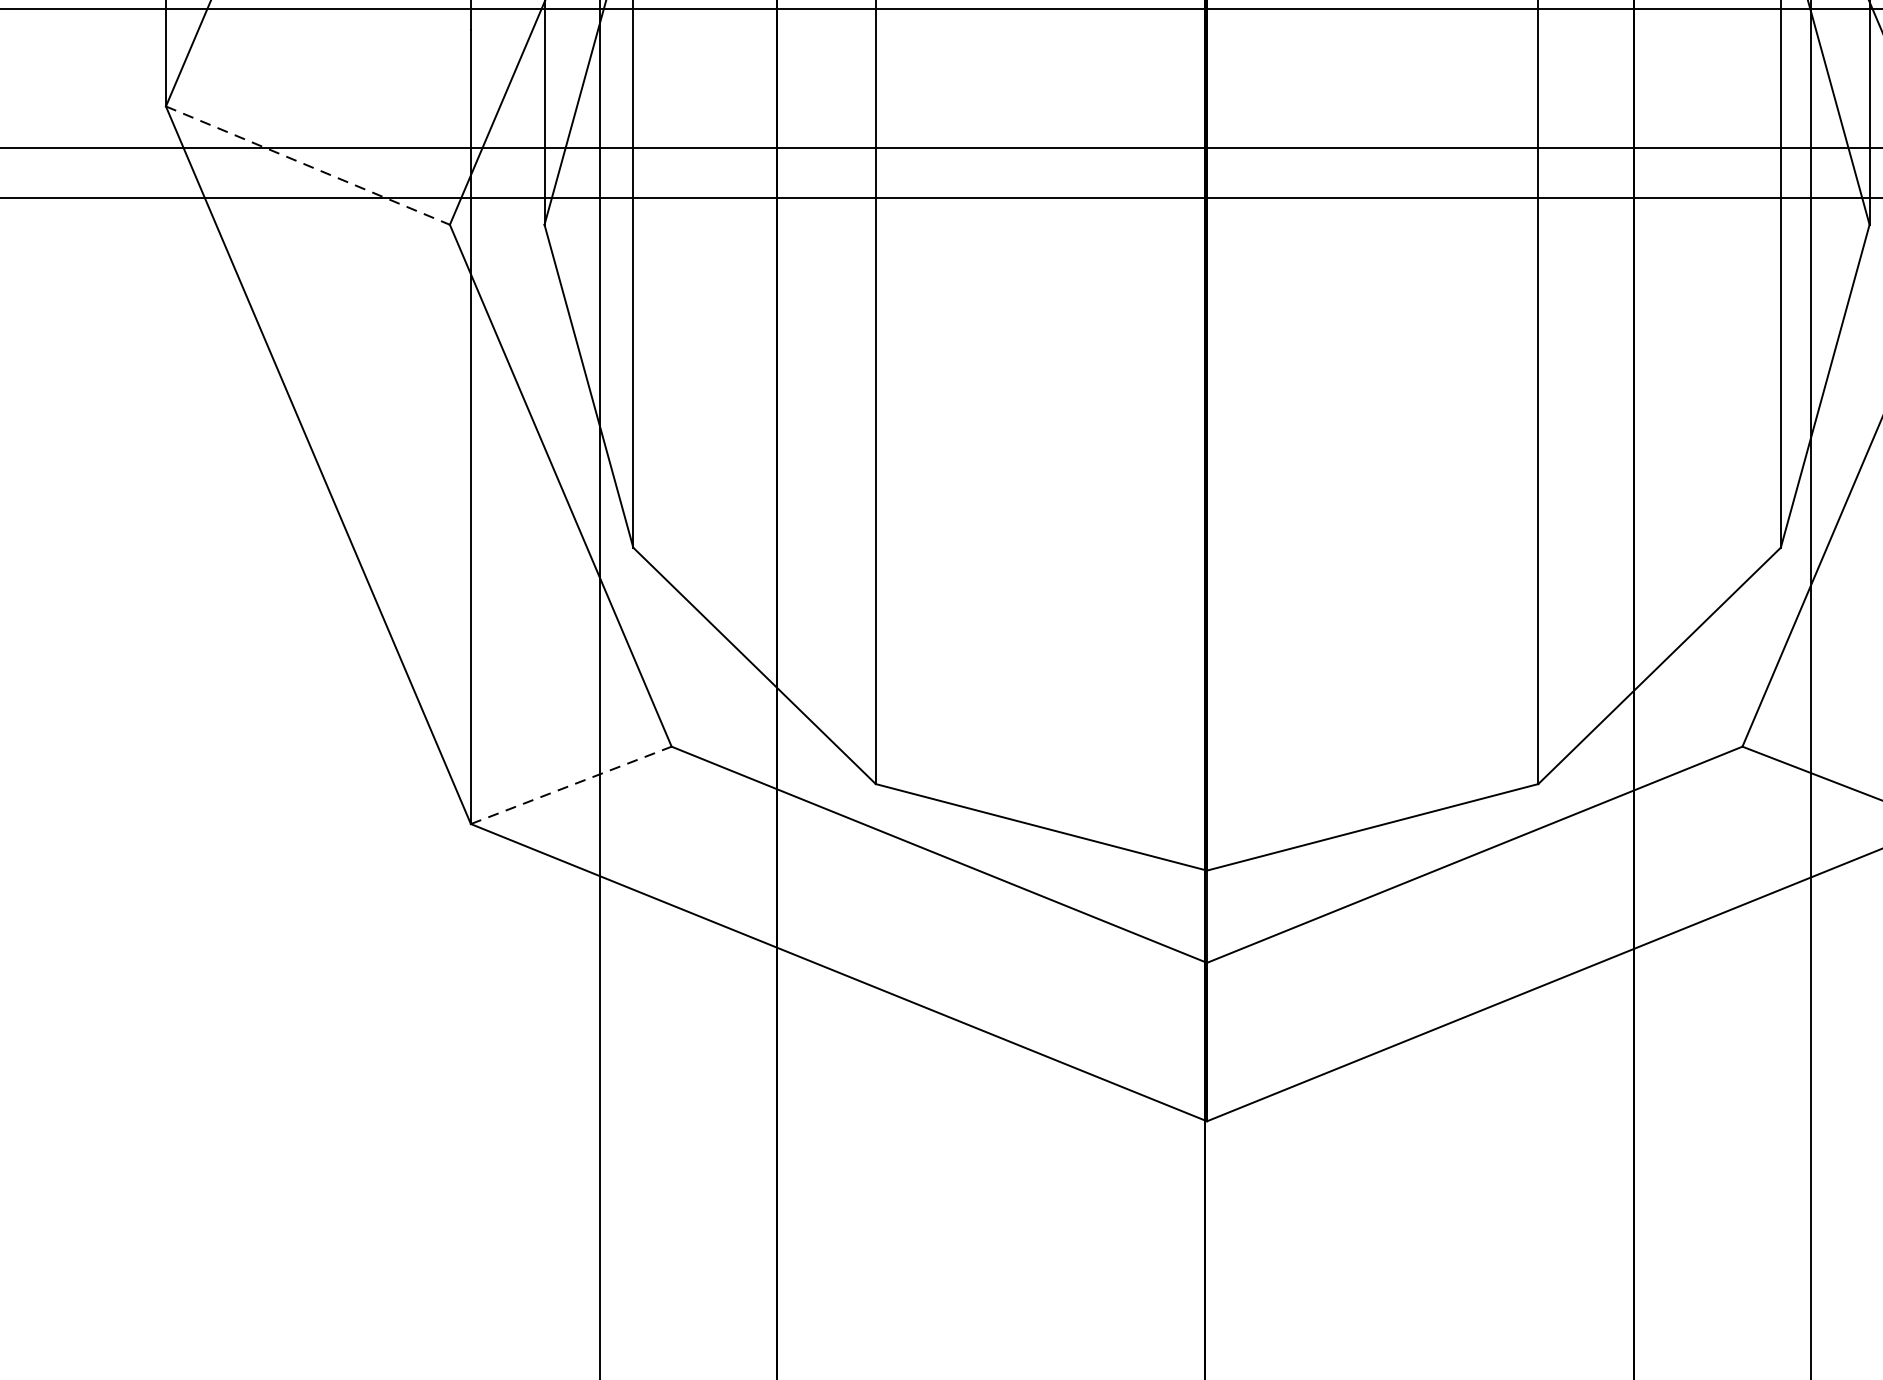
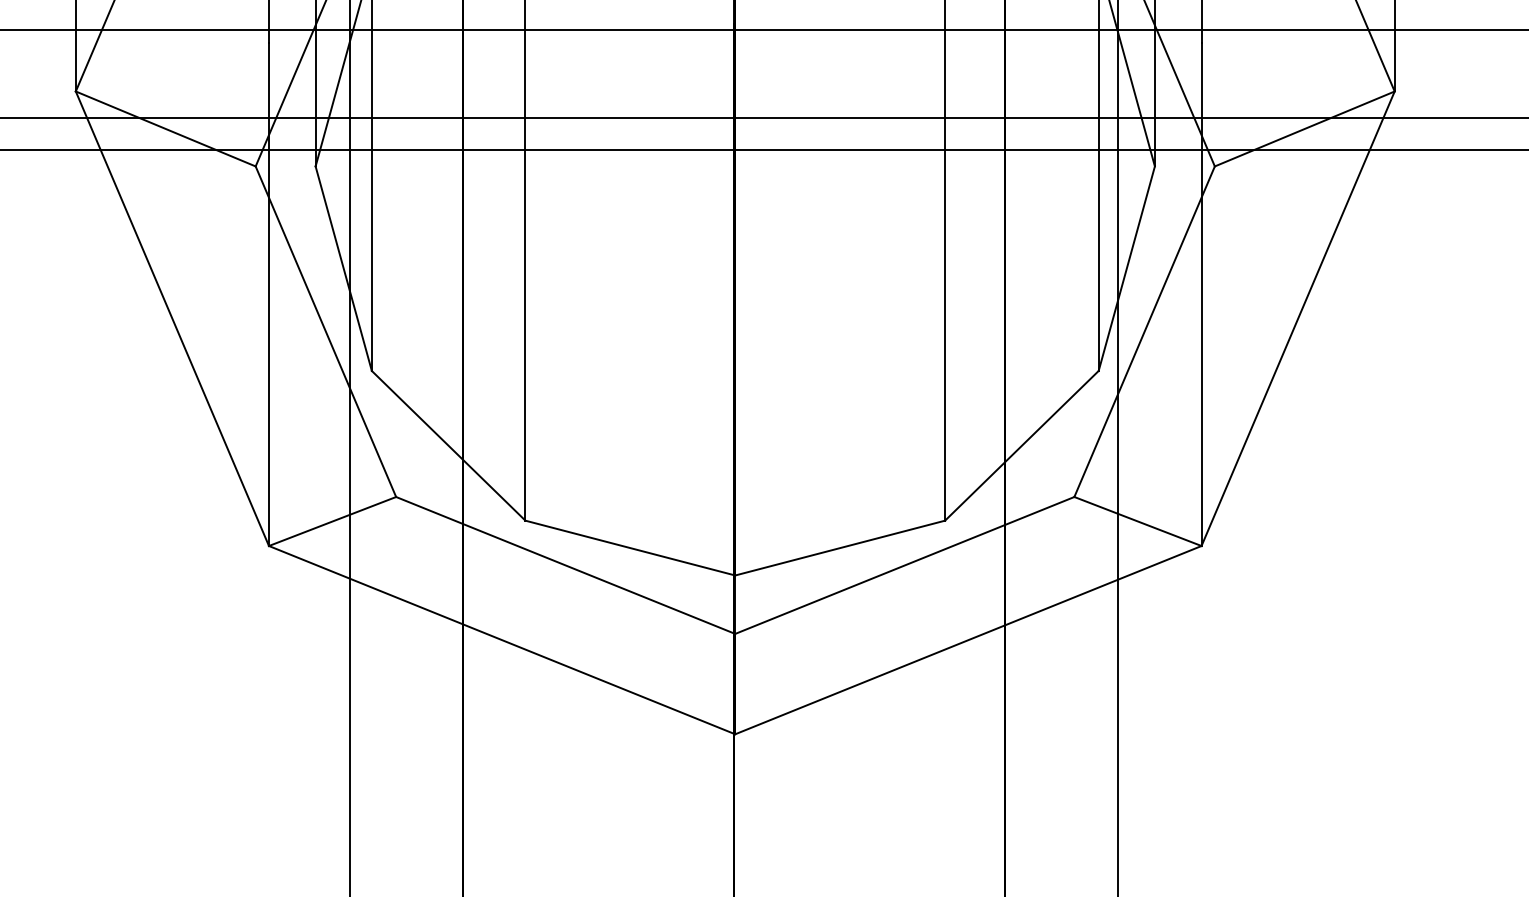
line: (309, 166) -> (166, 129), dashed -> solid
line: (572, 785) -> (333, 521), dashed -> solid

